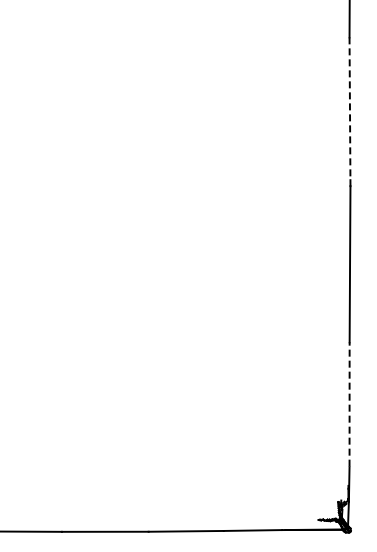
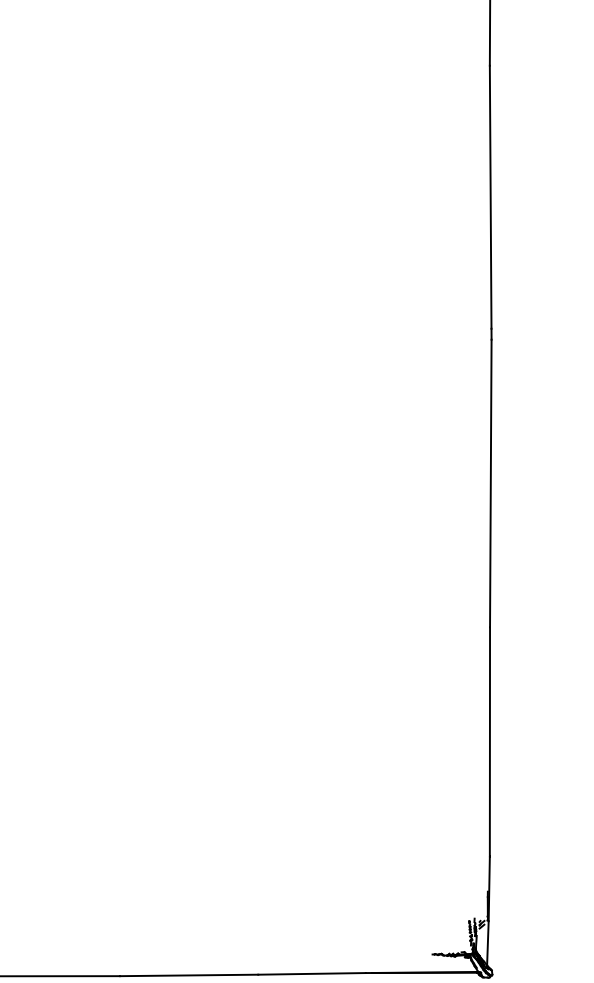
line: (349, 109) -> (489, 198), dashed -> solid
line: (349, 404) -> (489, 741), dashed -> solid

